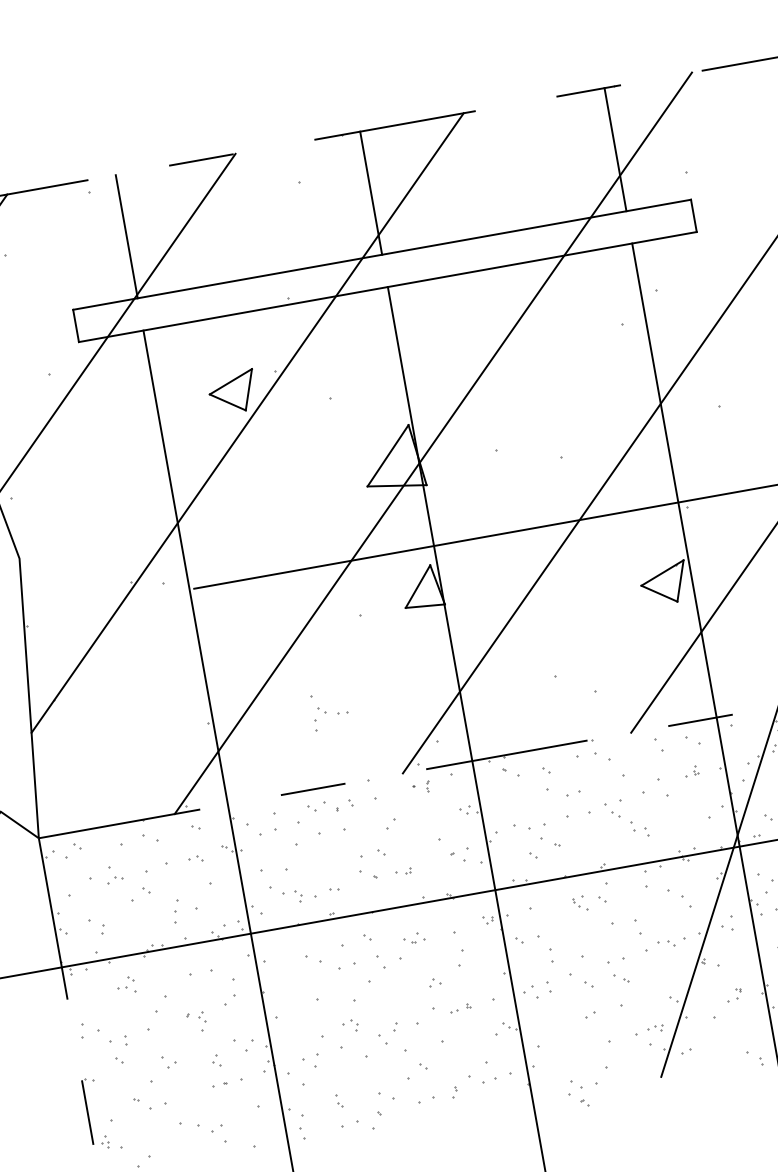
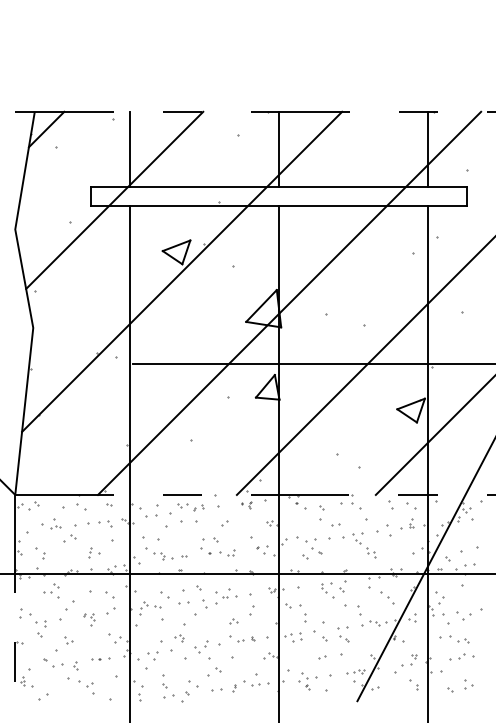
part: (331, 717) -> (150, 608), moved
part: (691, 770) -> (407, 523), size x1.67
part: (195, 858) -> (105, 523), size x1.67
part: (404, 870) -> (227, 552), size x1.67
part: (579, 903) -> (327, 590), size x1.67
part: (185, 909) -> (94, 552), size x0.71
part: (414, 938) -> (226, 593), size x1.67
part: (222, 974) -> (109, 594), size x0.62
part: (126, 984) -> (51, 590), size x1.43
part: (734, 994) -> (409, 660), size x1.67
part: (460, 1008) -> (246, 639), size x1.43
part: (754, 1057) -> (413, 684), moved
part: (216, 1060) -> (75, 665), moved
part: (582, 1093) -> (307, 681), moved
part: (338, 1101) -> (164, 681), size x1.67

